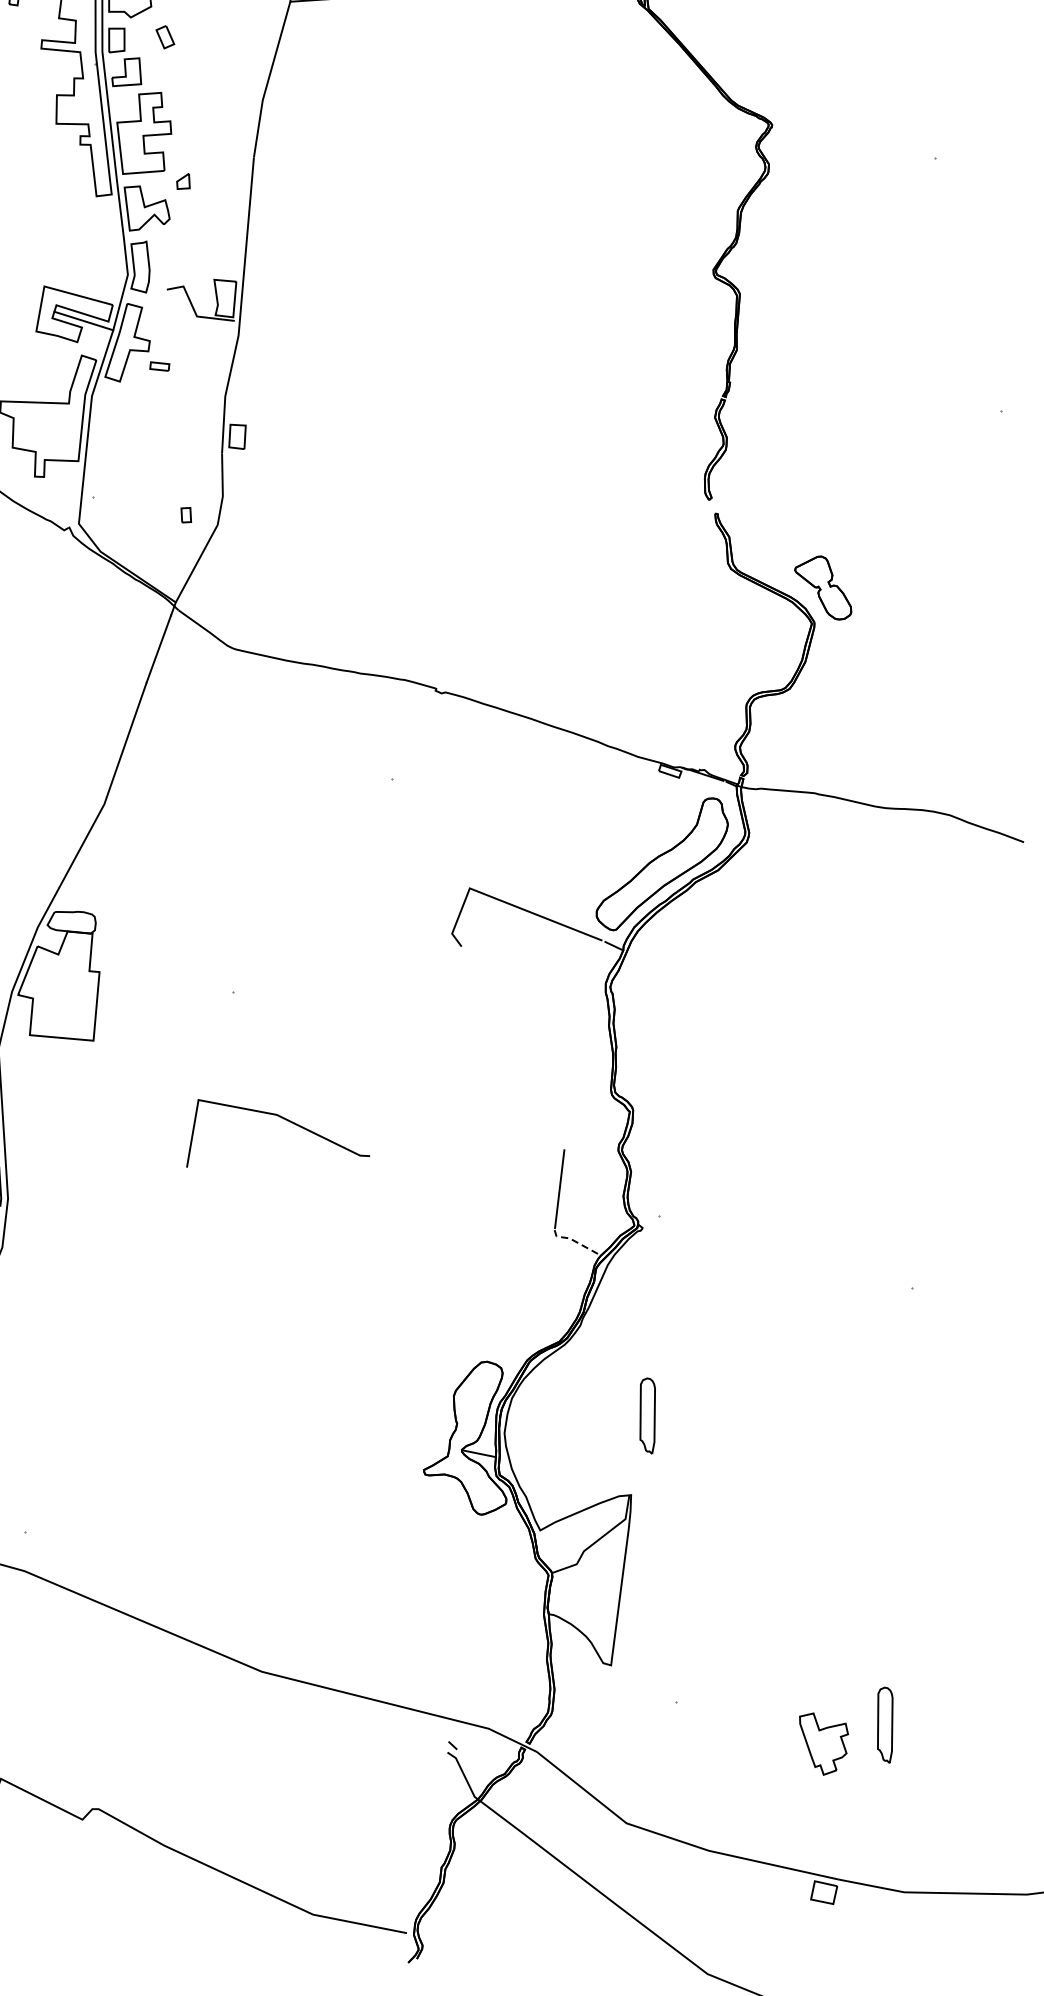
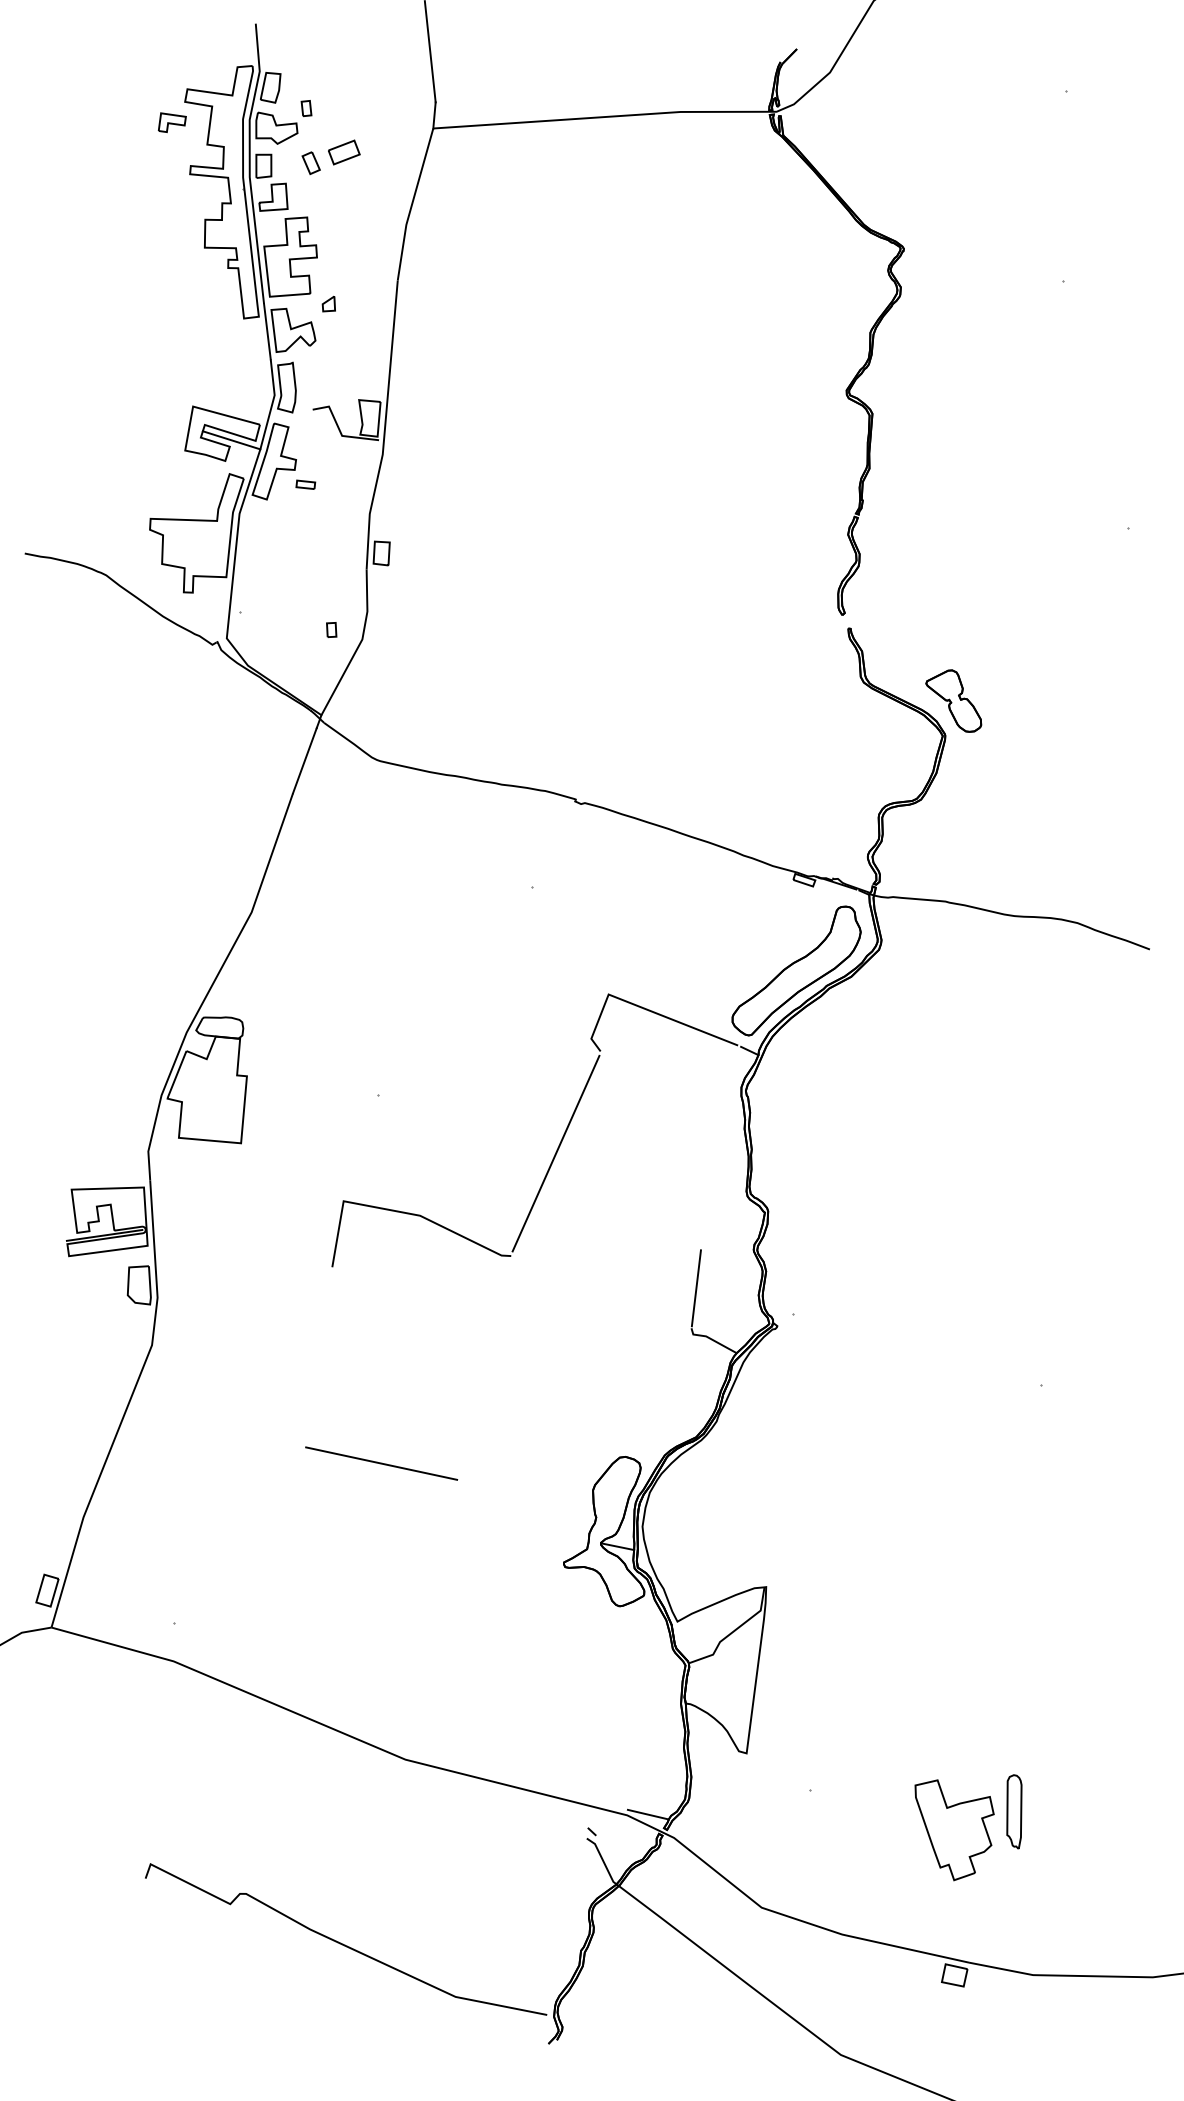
part: (199, 26) -> (344, 152), added
line: (415, 1051) -> (555, 1153), added
line: (575, 1241) -> (711, 1339), dashed -> solid
line: (237, 1368) -> (381, 1463), added
part: (647, 1415) -> (782, 1509), removed
line: (509, 1727) -> (647, 1814), added
part: (823, 1744) -> (954, 1830), size x1.67

